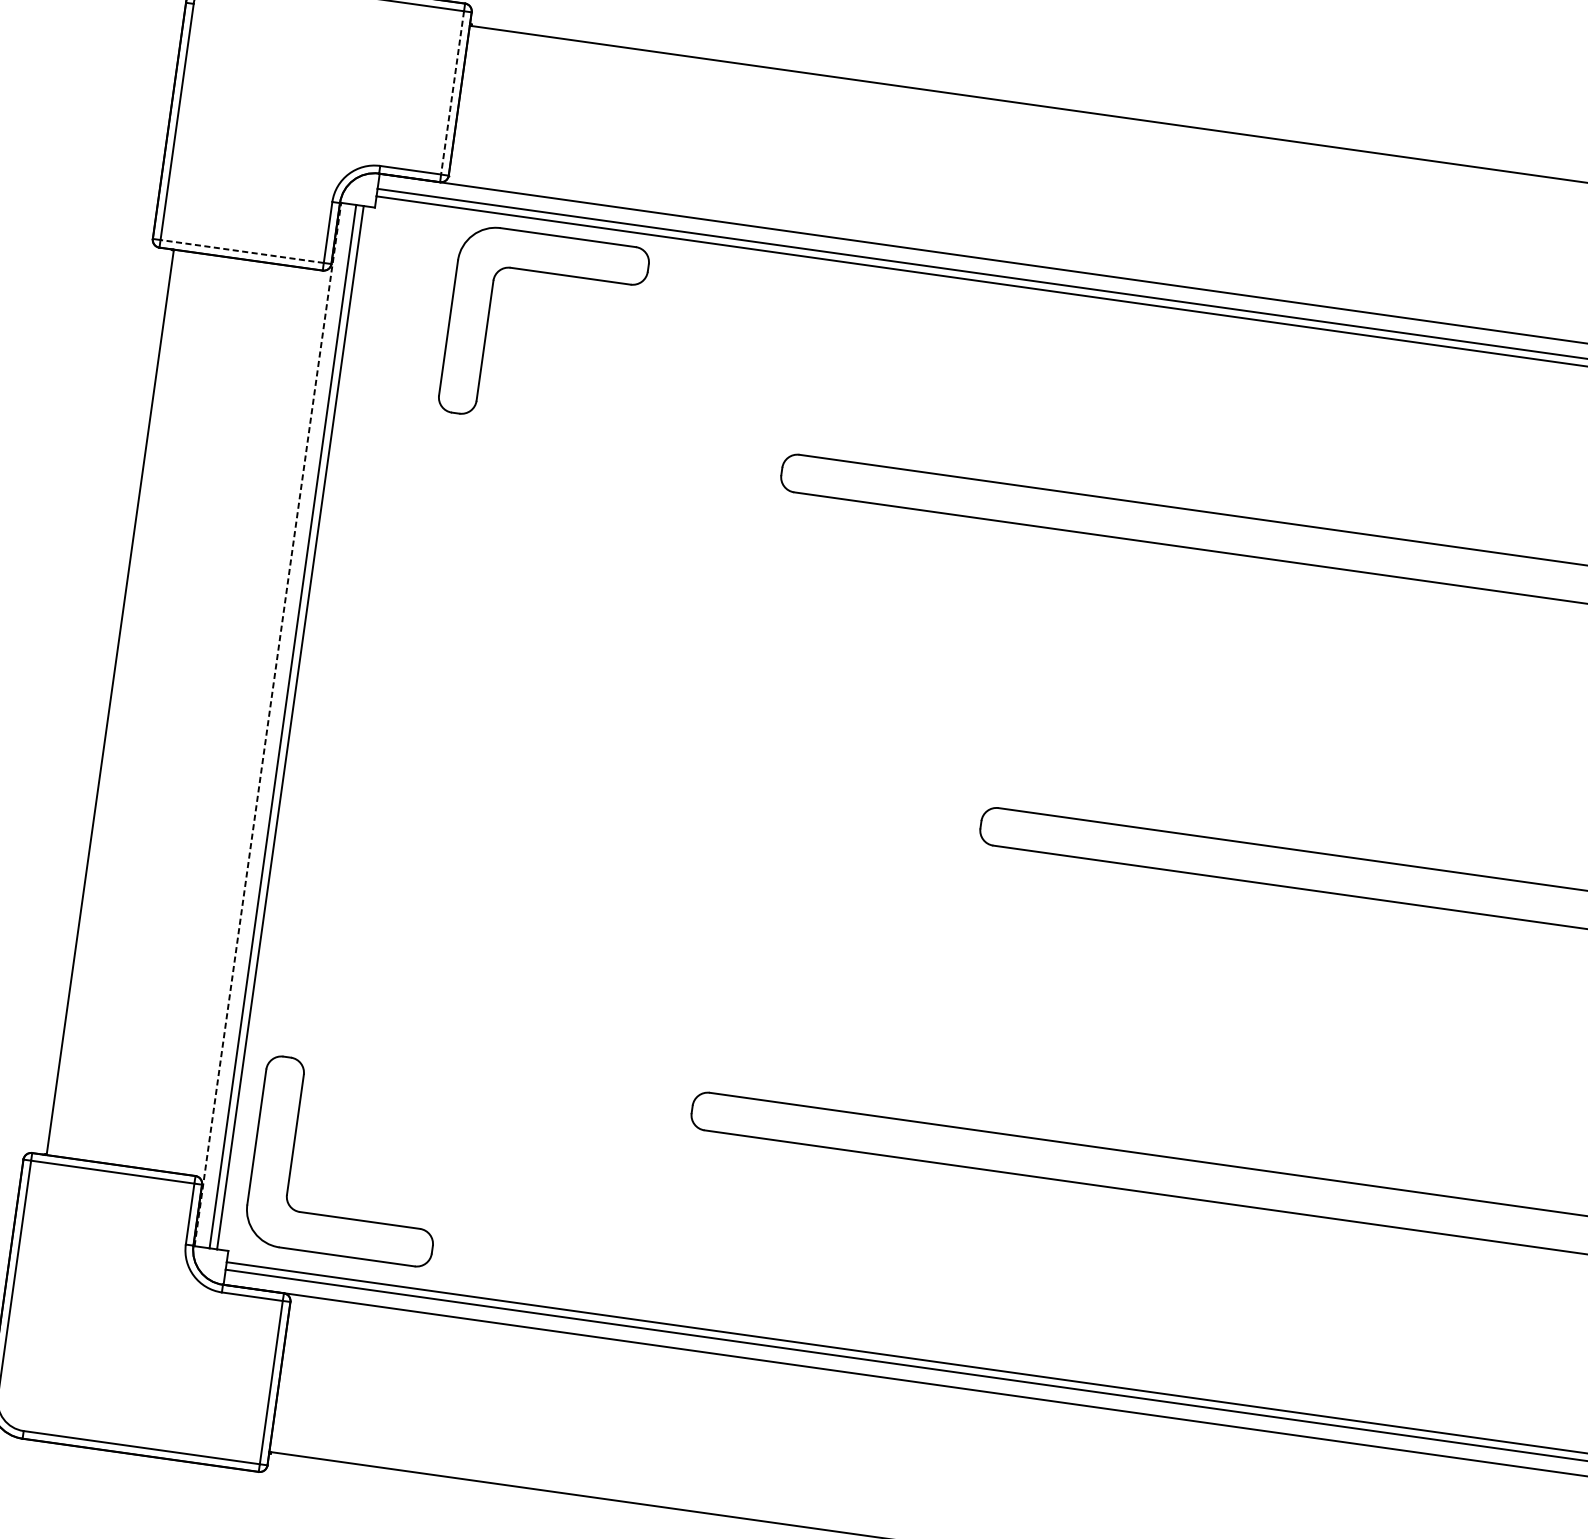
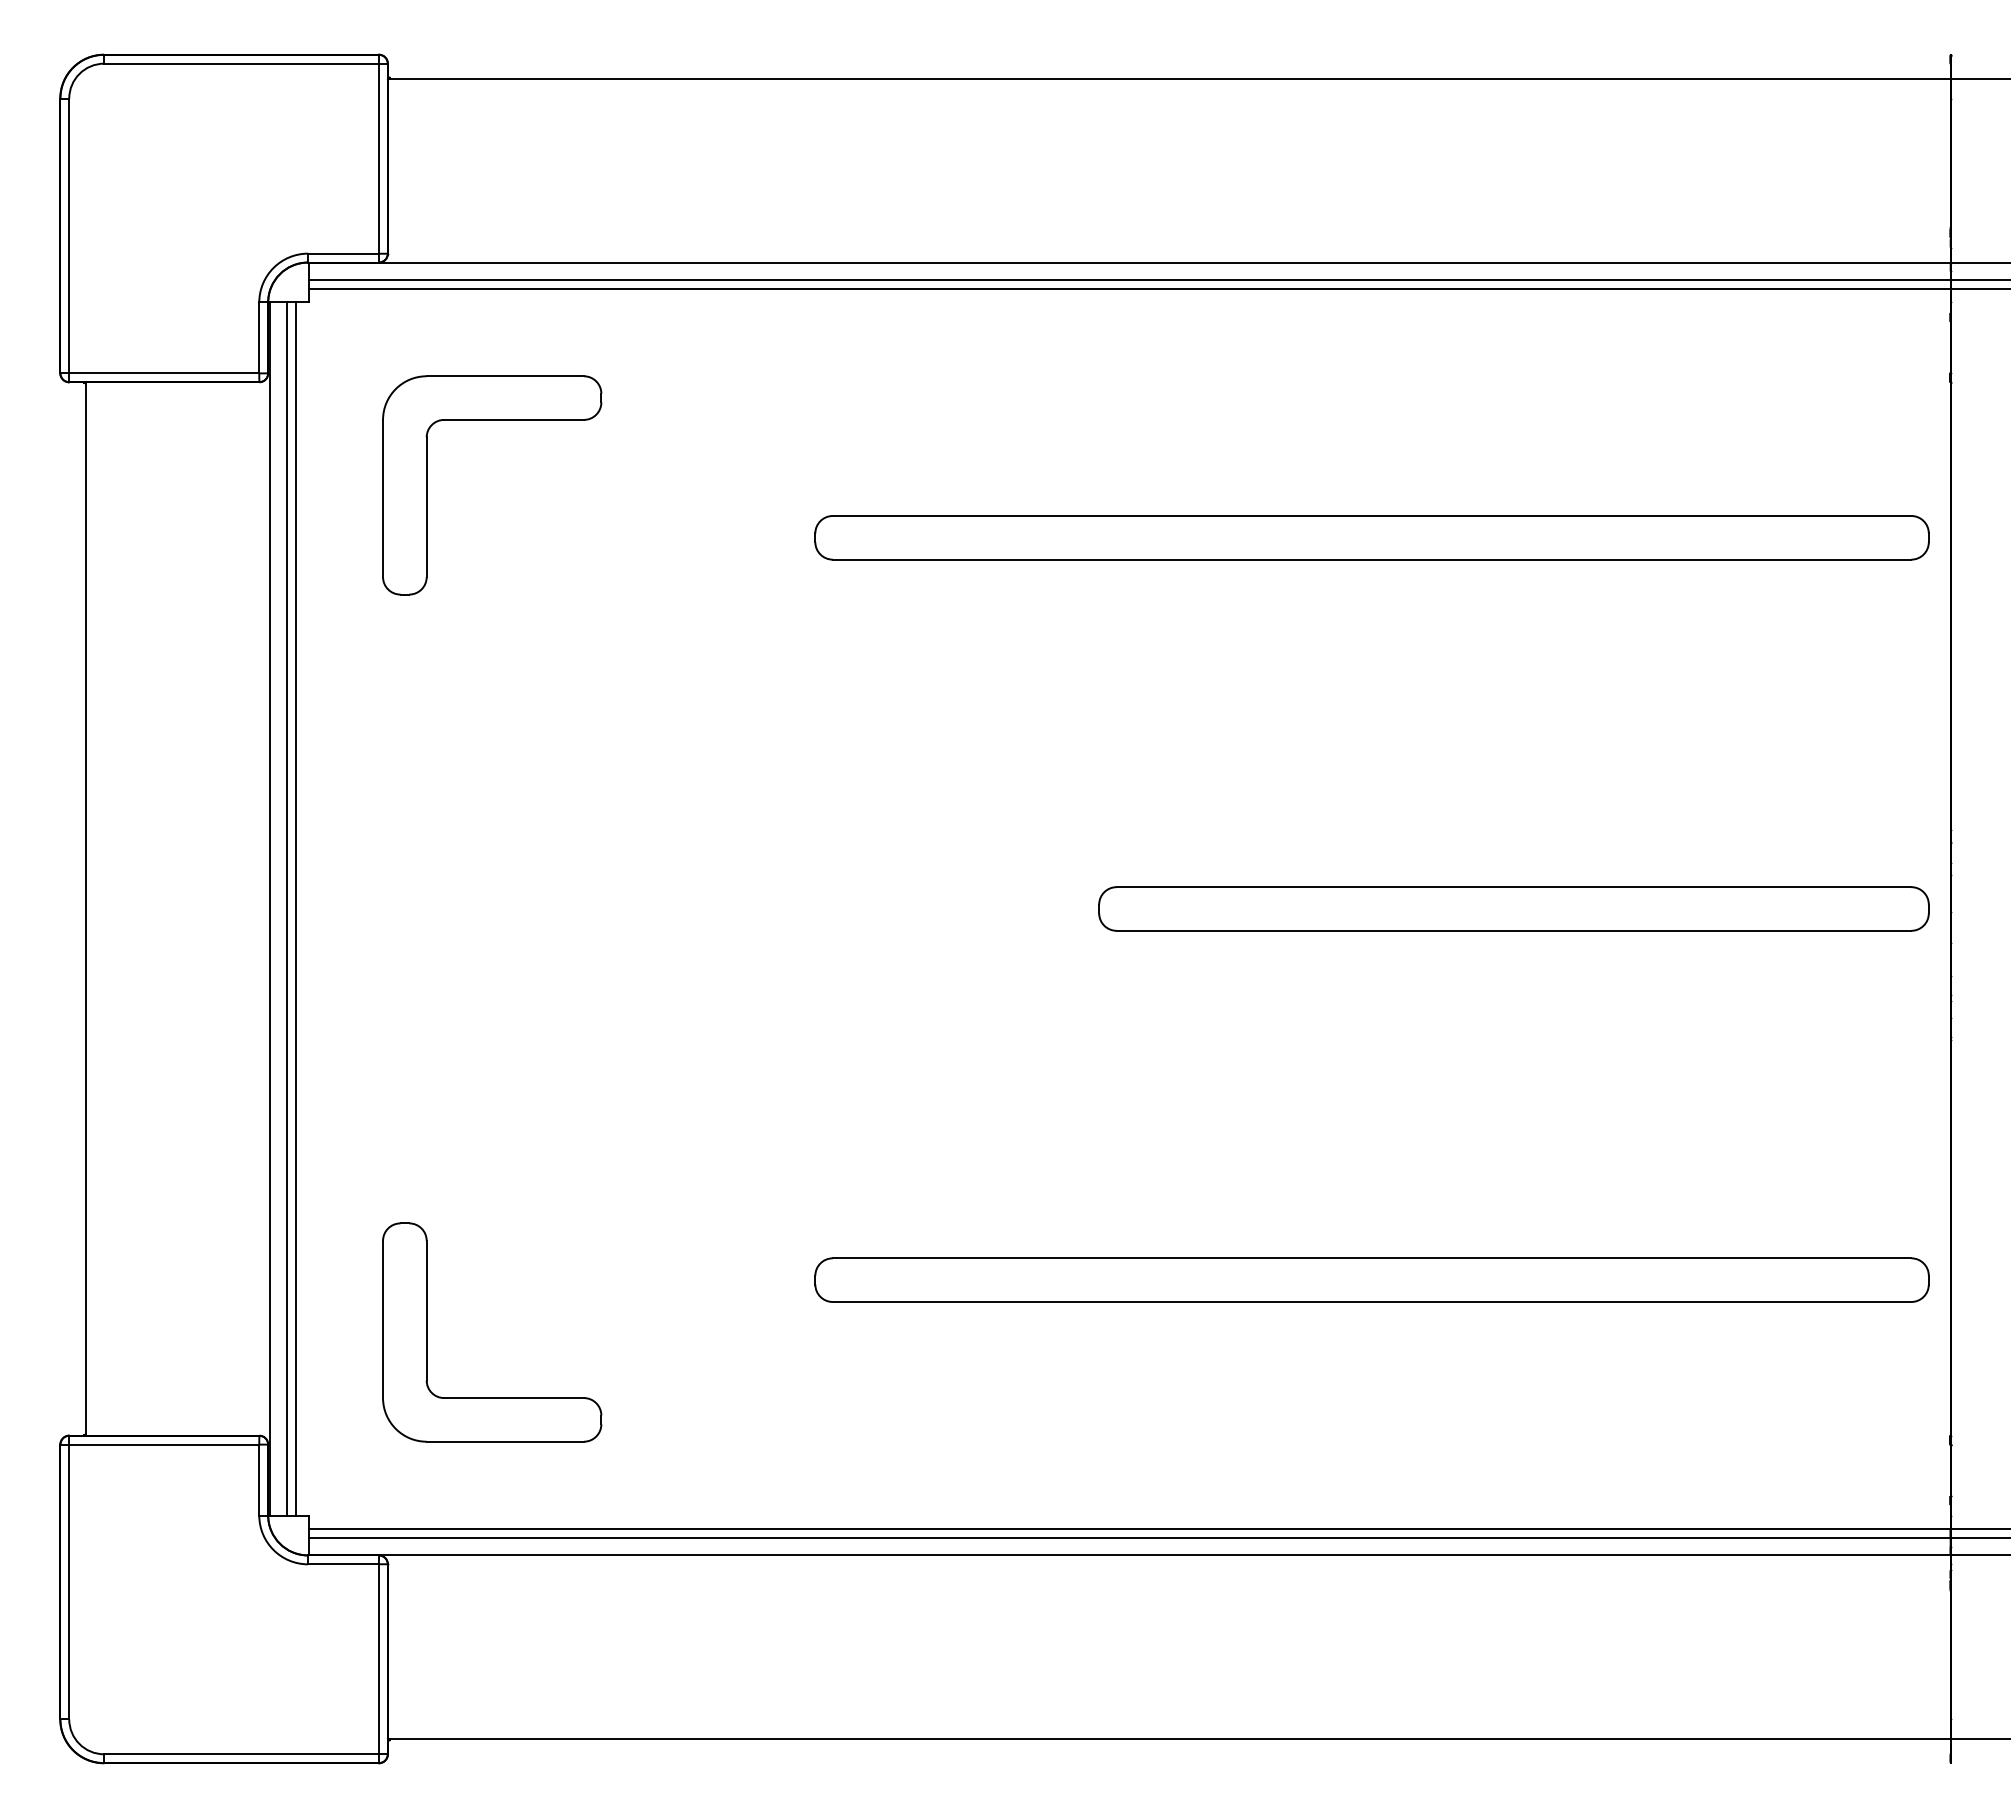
line: (452, 92) -> (378, 158), dashed -> solid
line: (242, 251) -> (164, 373), dashed -> solid
part: (552, 274) -> (492, 420), moved
line: (267, 724) -> (269, 908), dashed -> solid
part: (293, 1153) -> (427, 1332), moved

